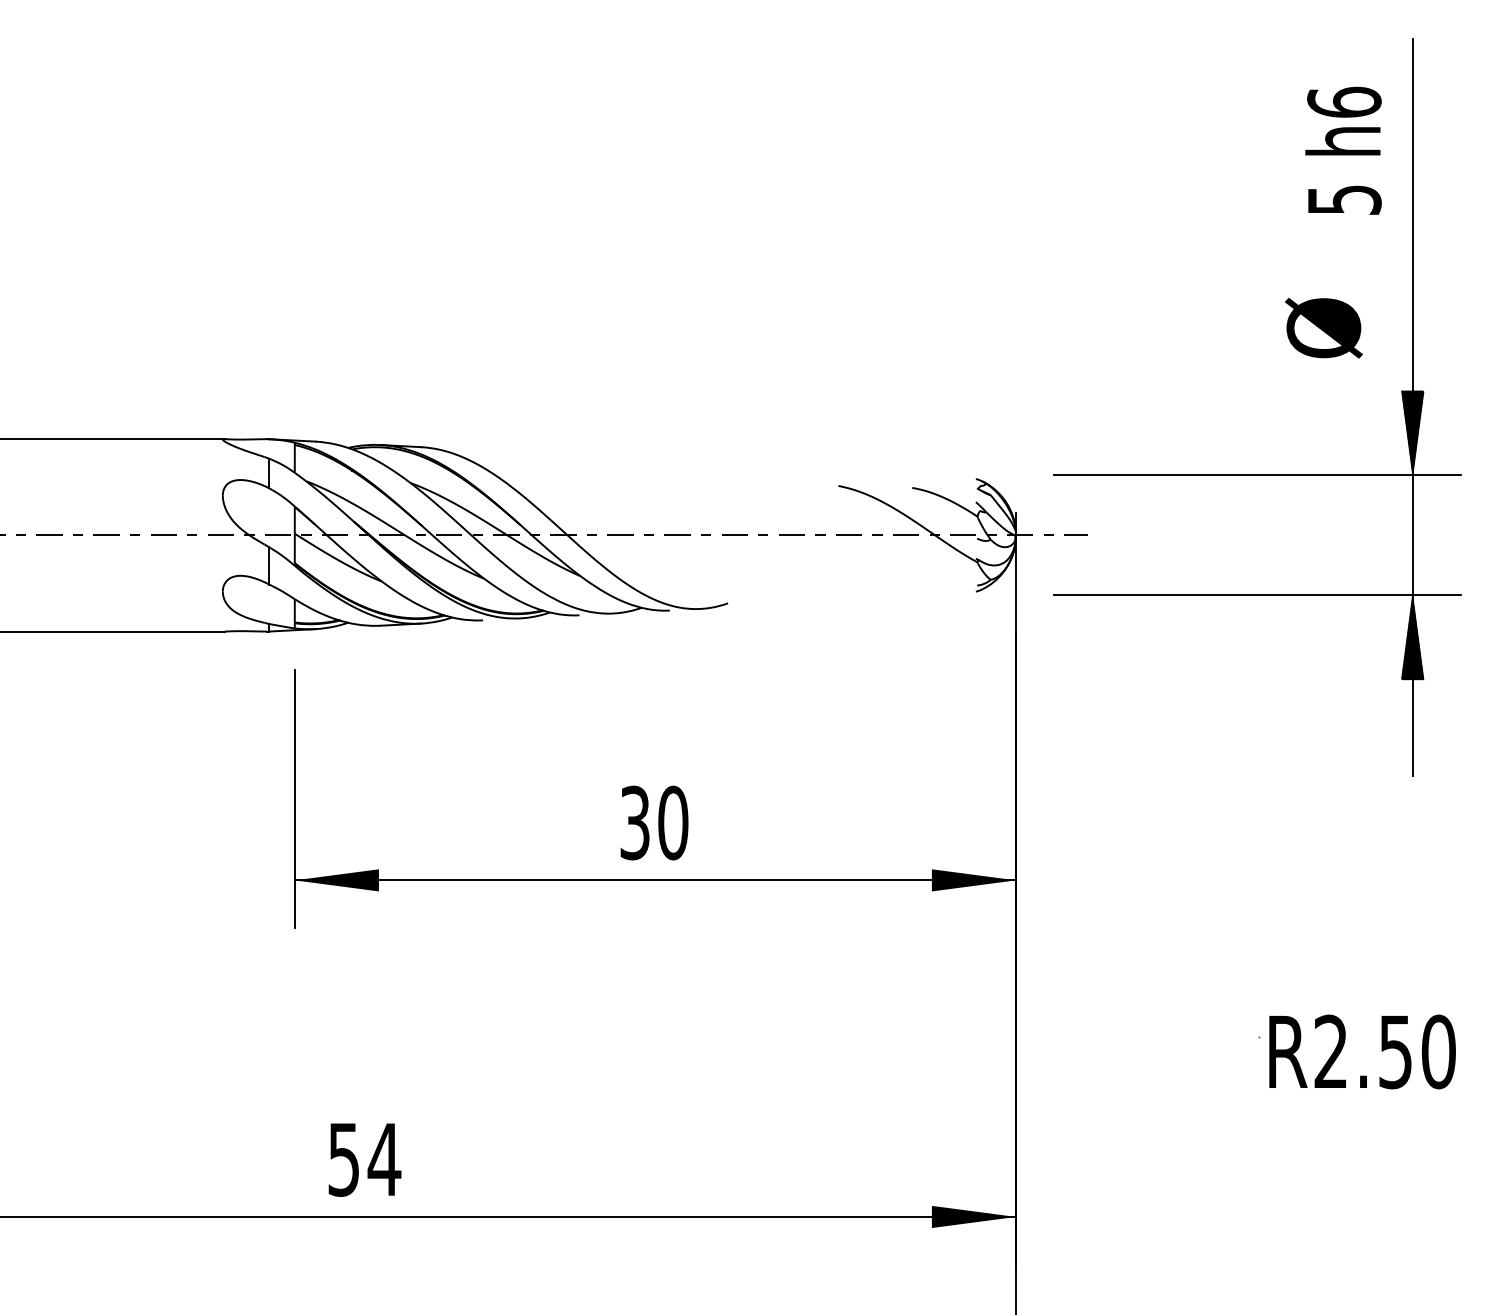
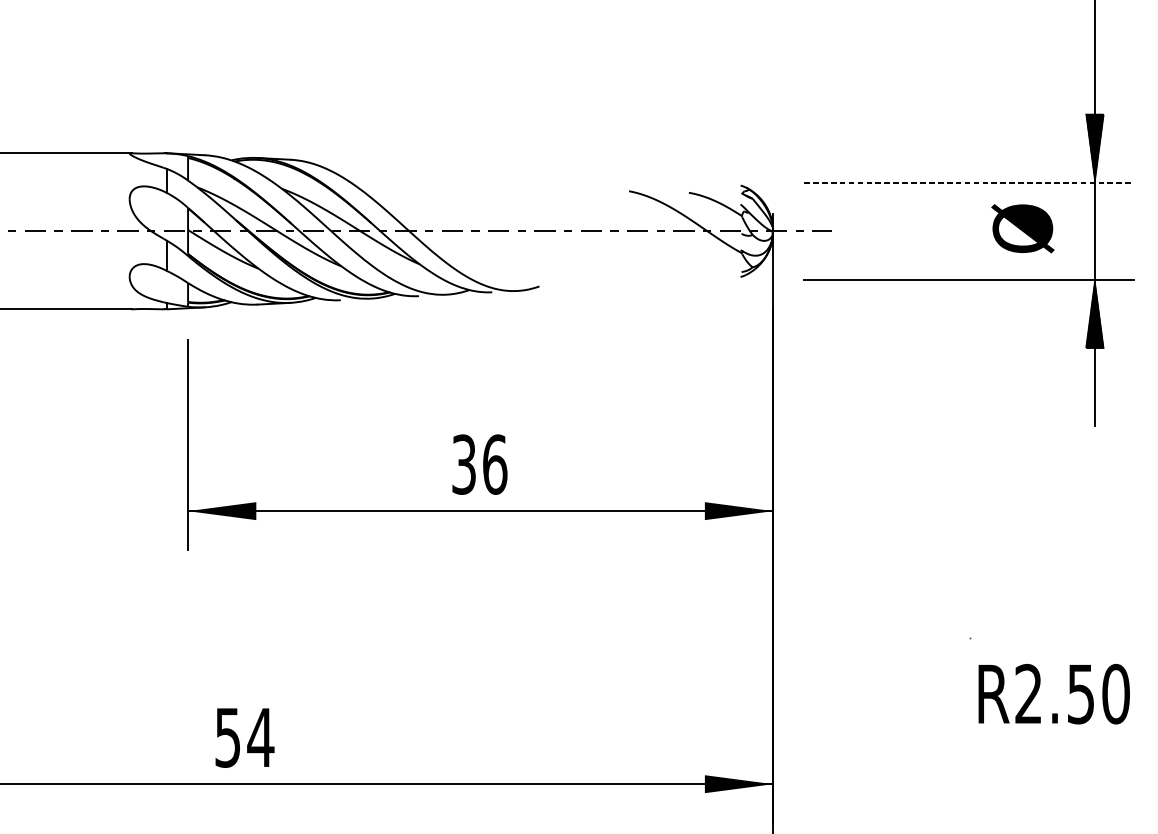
text: (1323, 328) -> (1022, 228), moved
line: (1258, 475) -> (969, 182), solid -> dashed
text: (673, 822) -> (495, 464), 30 -> 36
text: (1362, 1051) -> (1054, 693), moved

